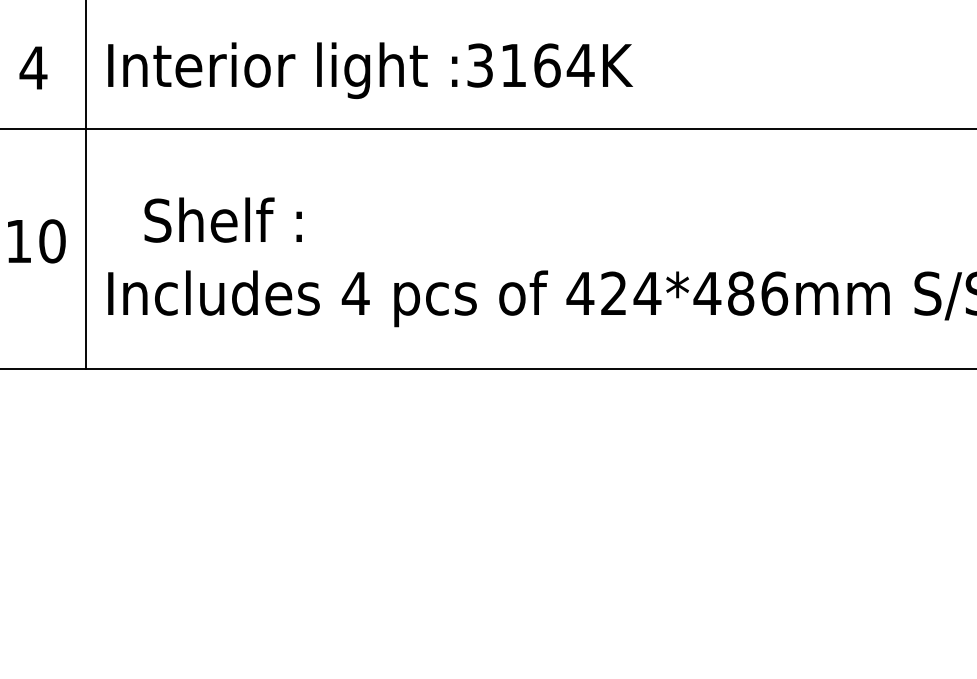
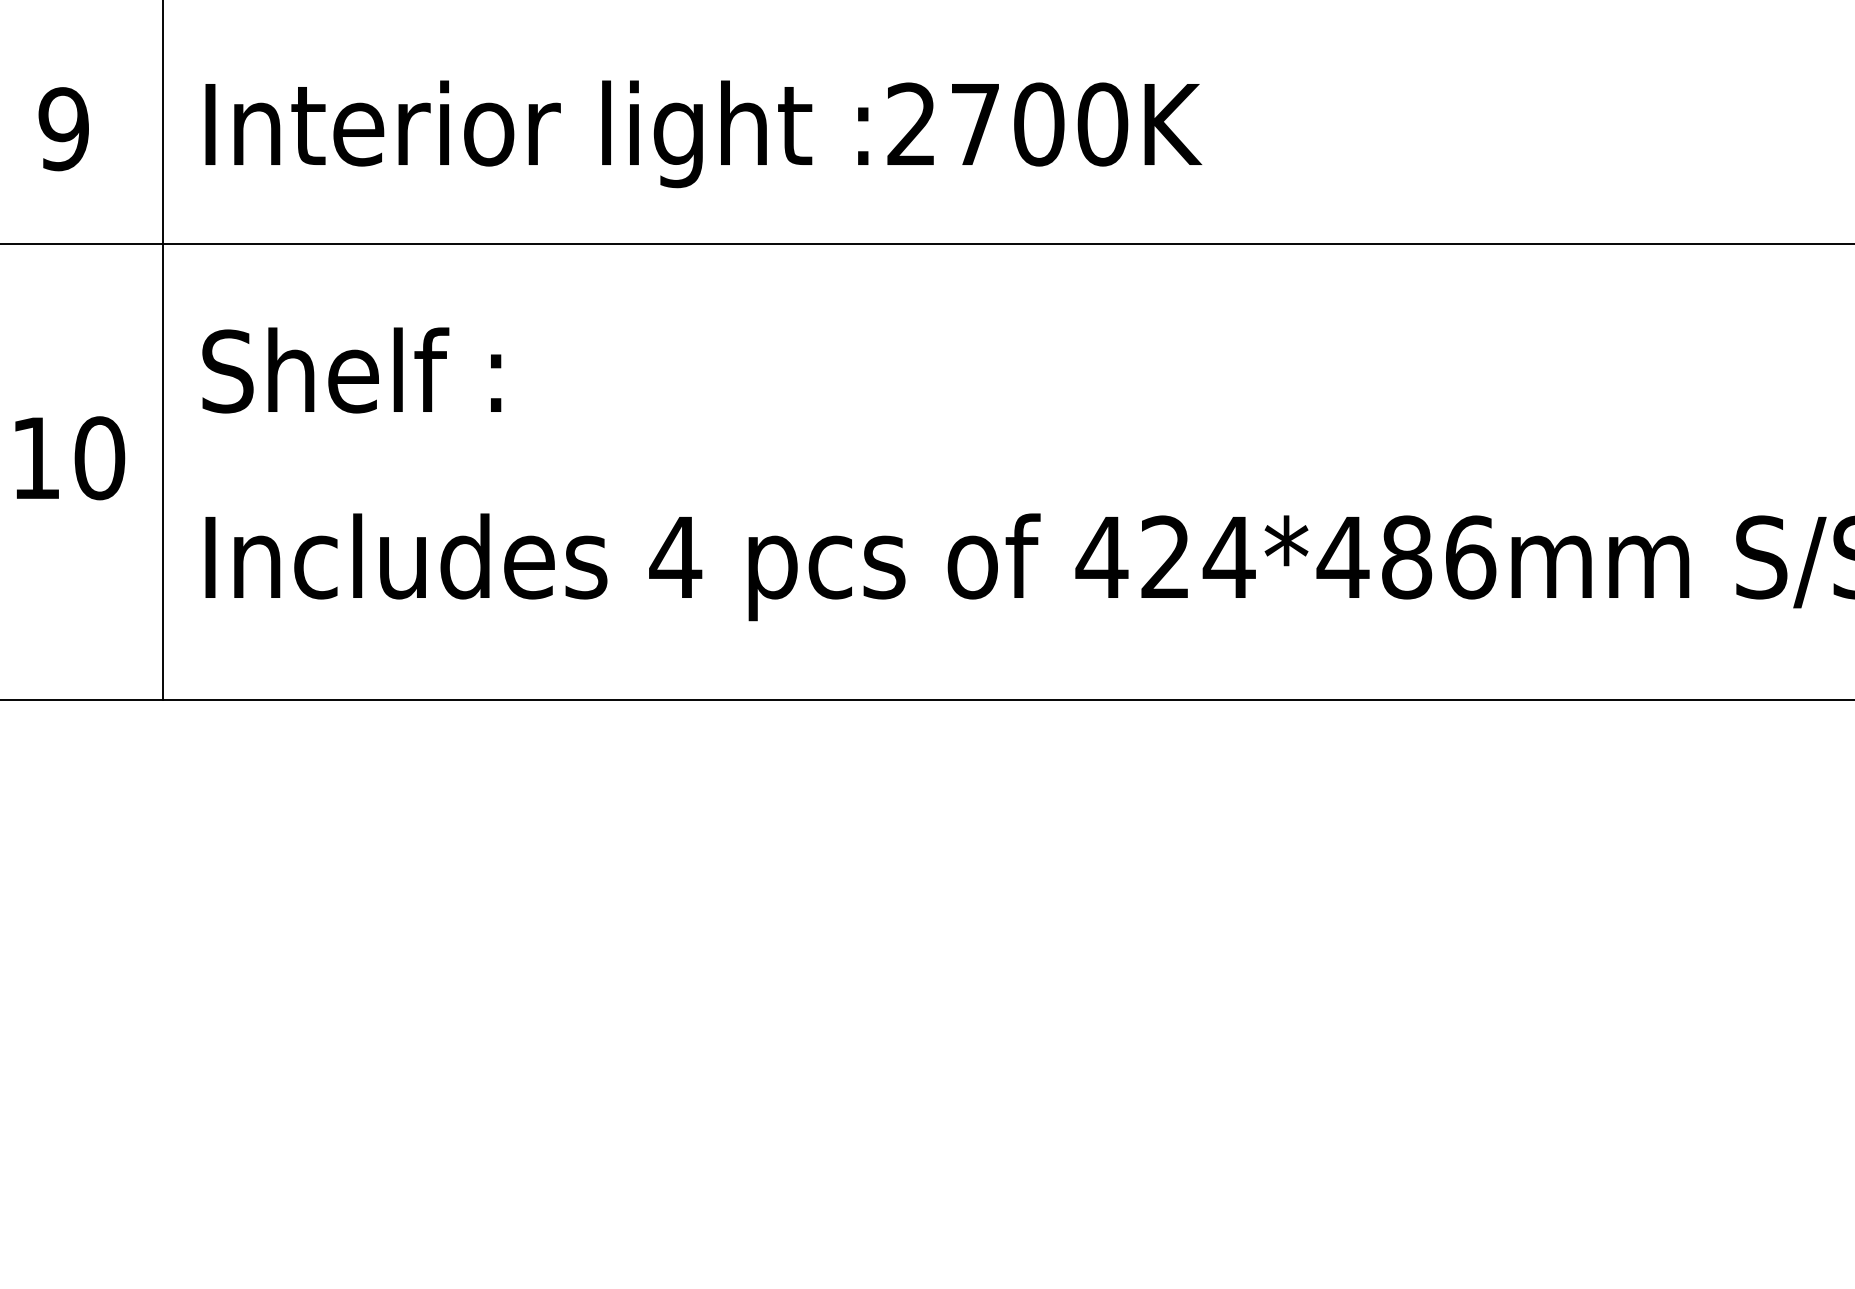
text: (530, 65) -> (1007, 124), :3164K -> :2700K
text: (33, 67) -> (63, 128), 4 -> 9
text: (222, 219) -> (350, 369), moved

